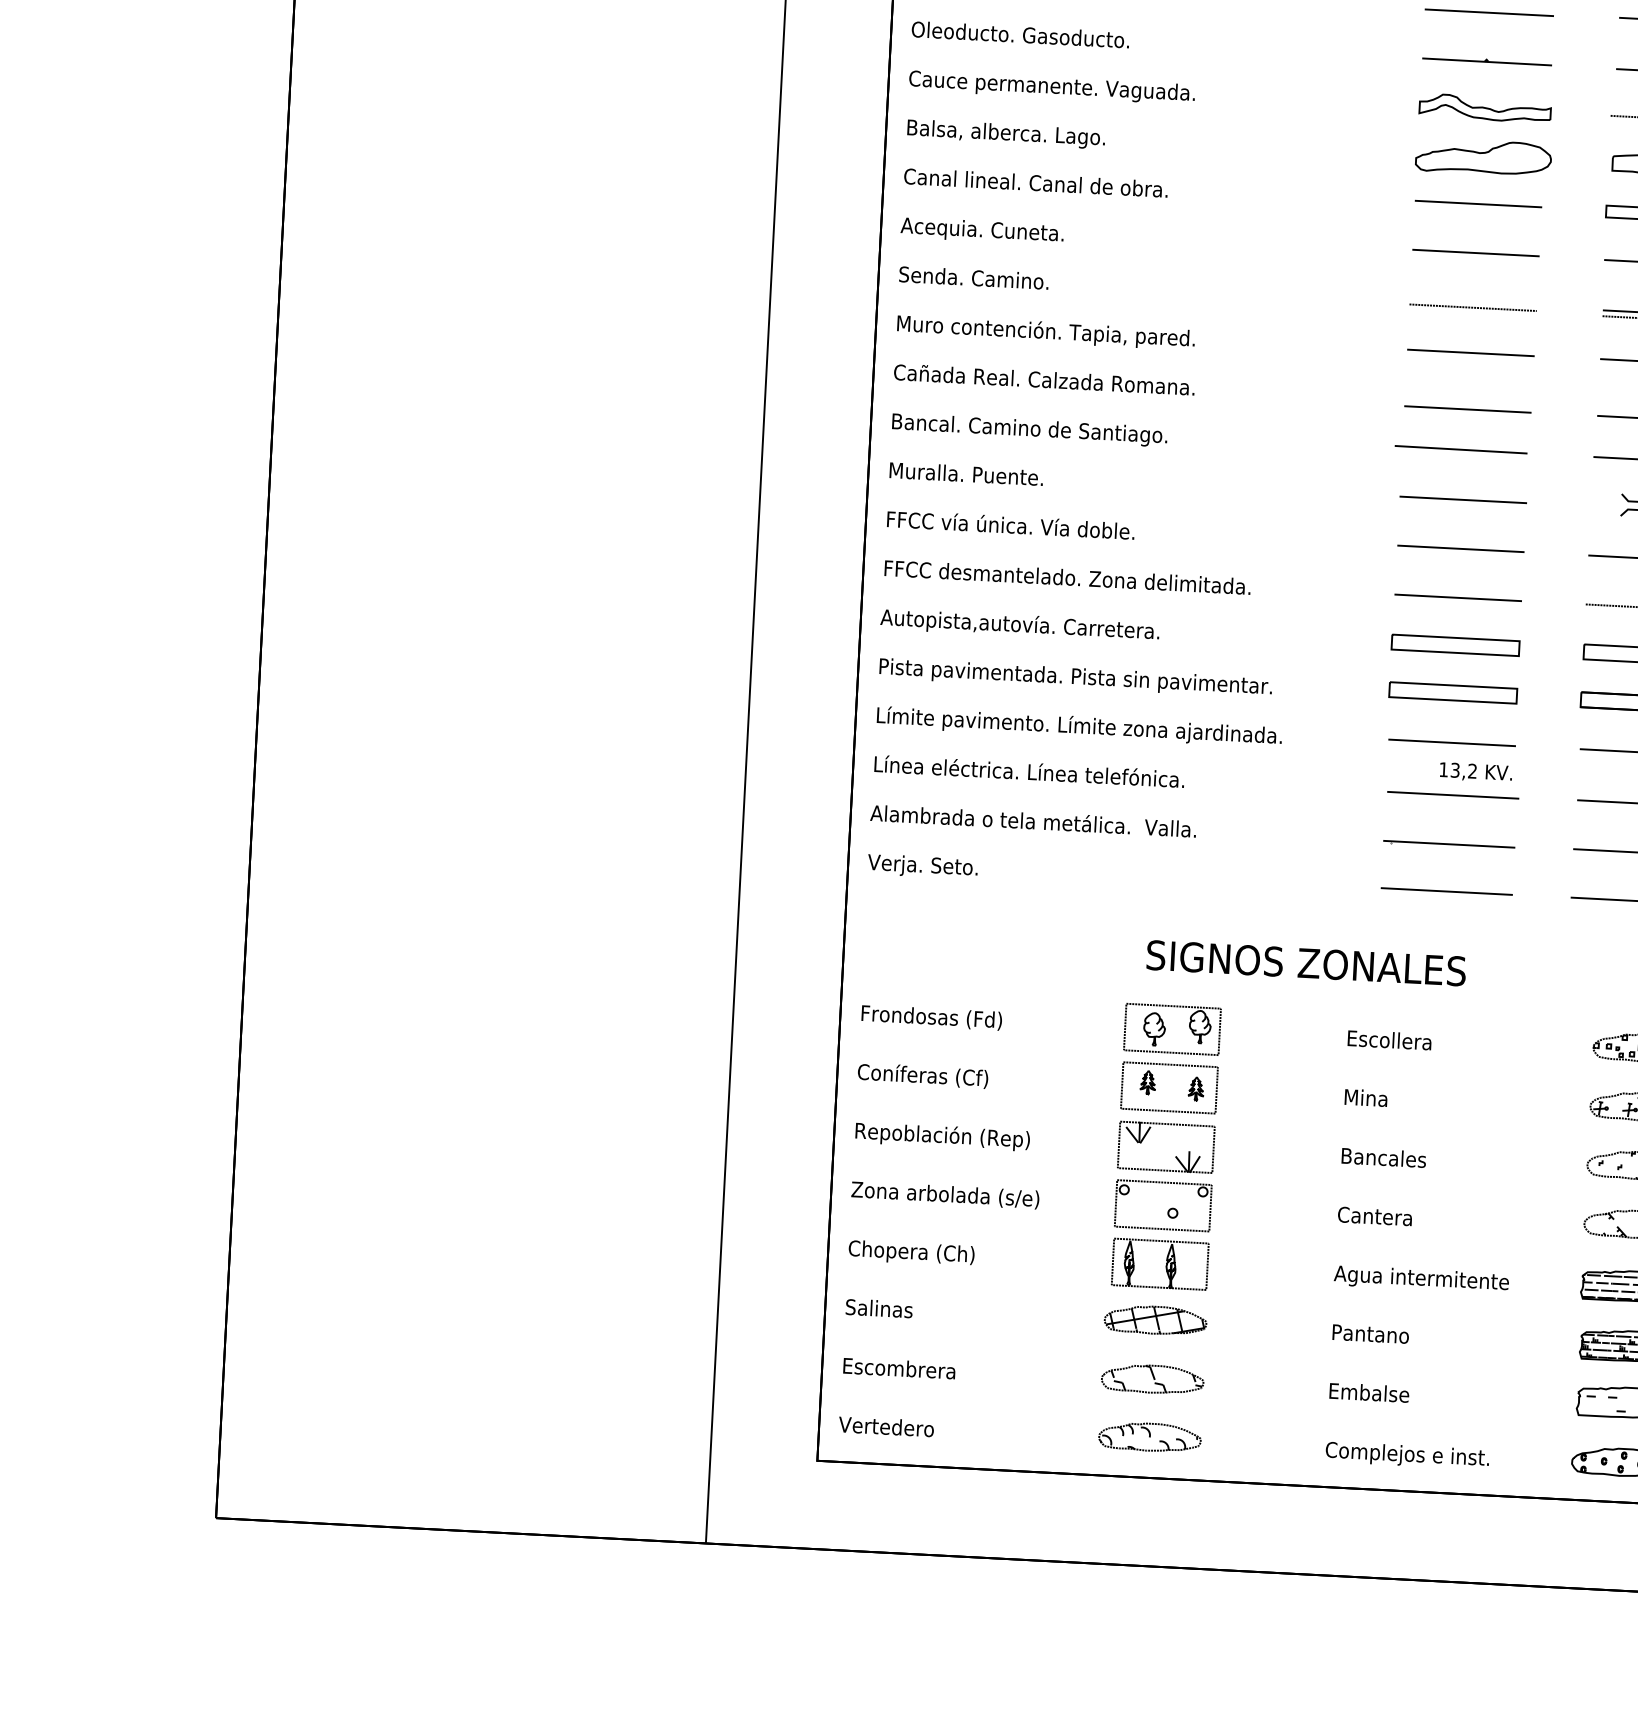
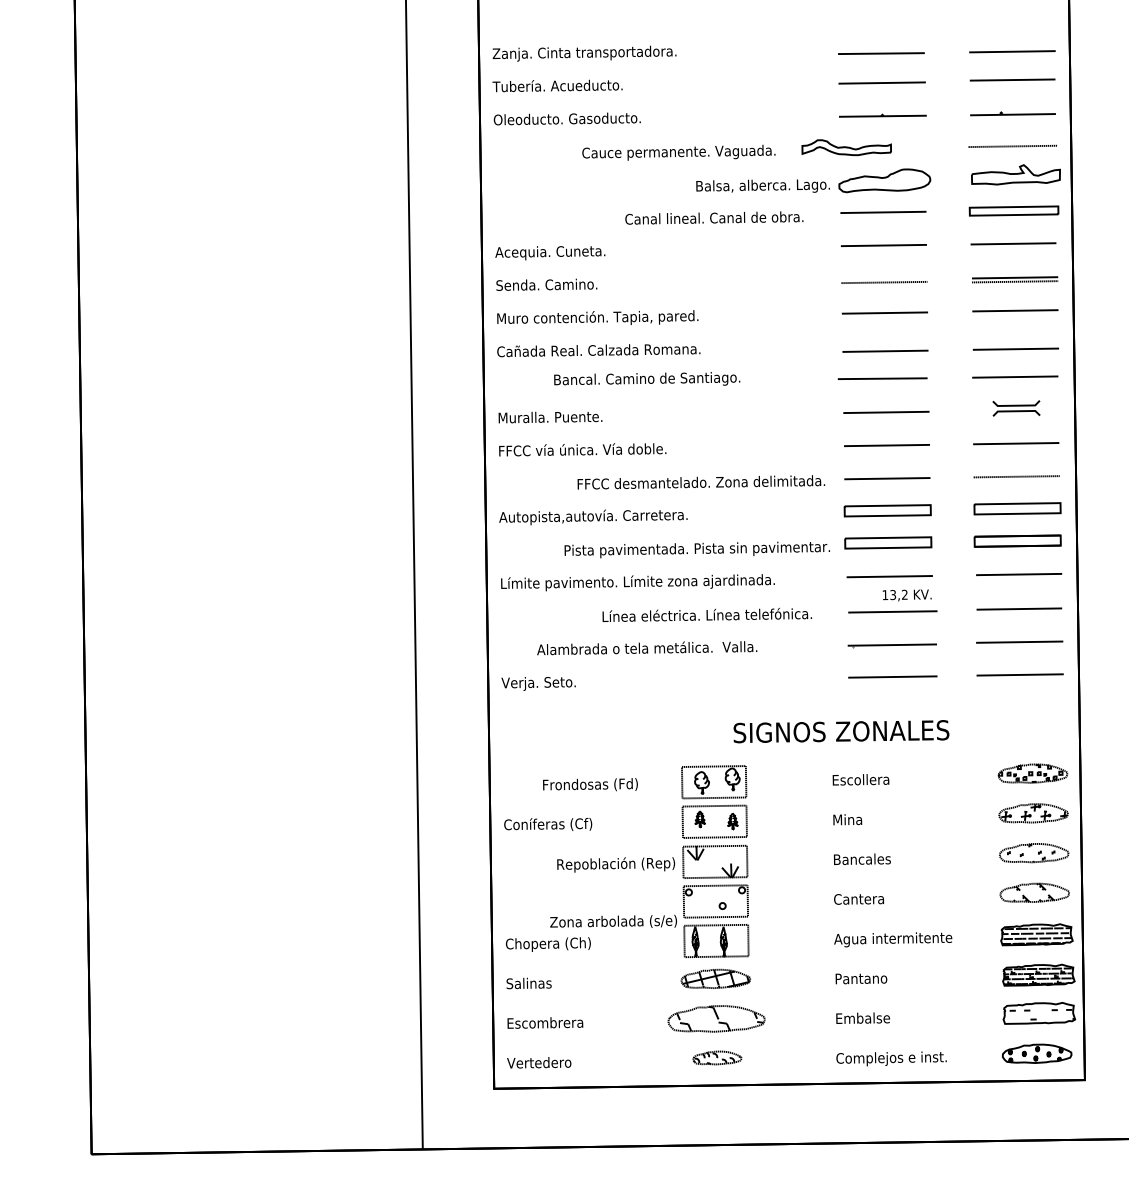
text: (1051, 86) -> (678, 152), moved
part: (1484, 108) -> (846, 147), moved
text: (1005, 132) -> (762, 185), moved
text: (1036, 182) -> (714, 217), moved
text: (1030, 428) -> (647, 378), moved
text: (1067, 577) -> (701, 482), moved
text: (1074, 677) -> (696, 549), moved
text: (1028, 770) -> (706, 614), moved
text: (1033, 821) -> (647, 648), moved
text: (1306, 963) -> (841, 731), moved
text: (931, 1016) -> (590, 784), moved
text: (943, 1136) -> (616, 864), moved
text: (945, 1192) -> (613, 920), moved
part: (1152, 1378) -> (716, 1018), size x1.4
part: (1150, 1436) -> (717, 1057), size x0.7

